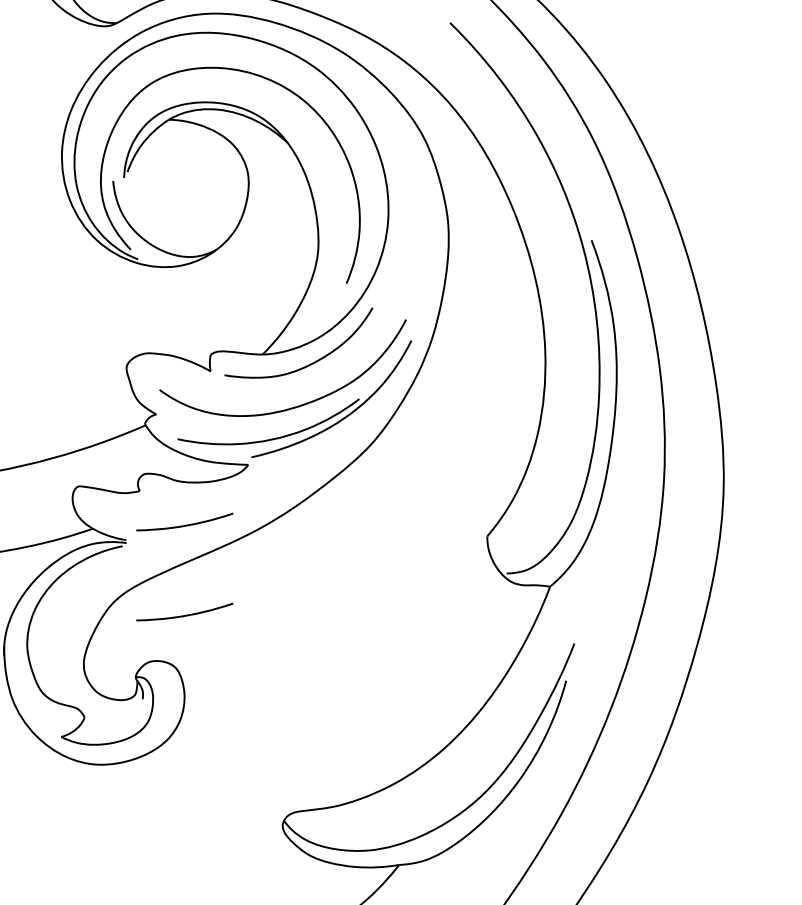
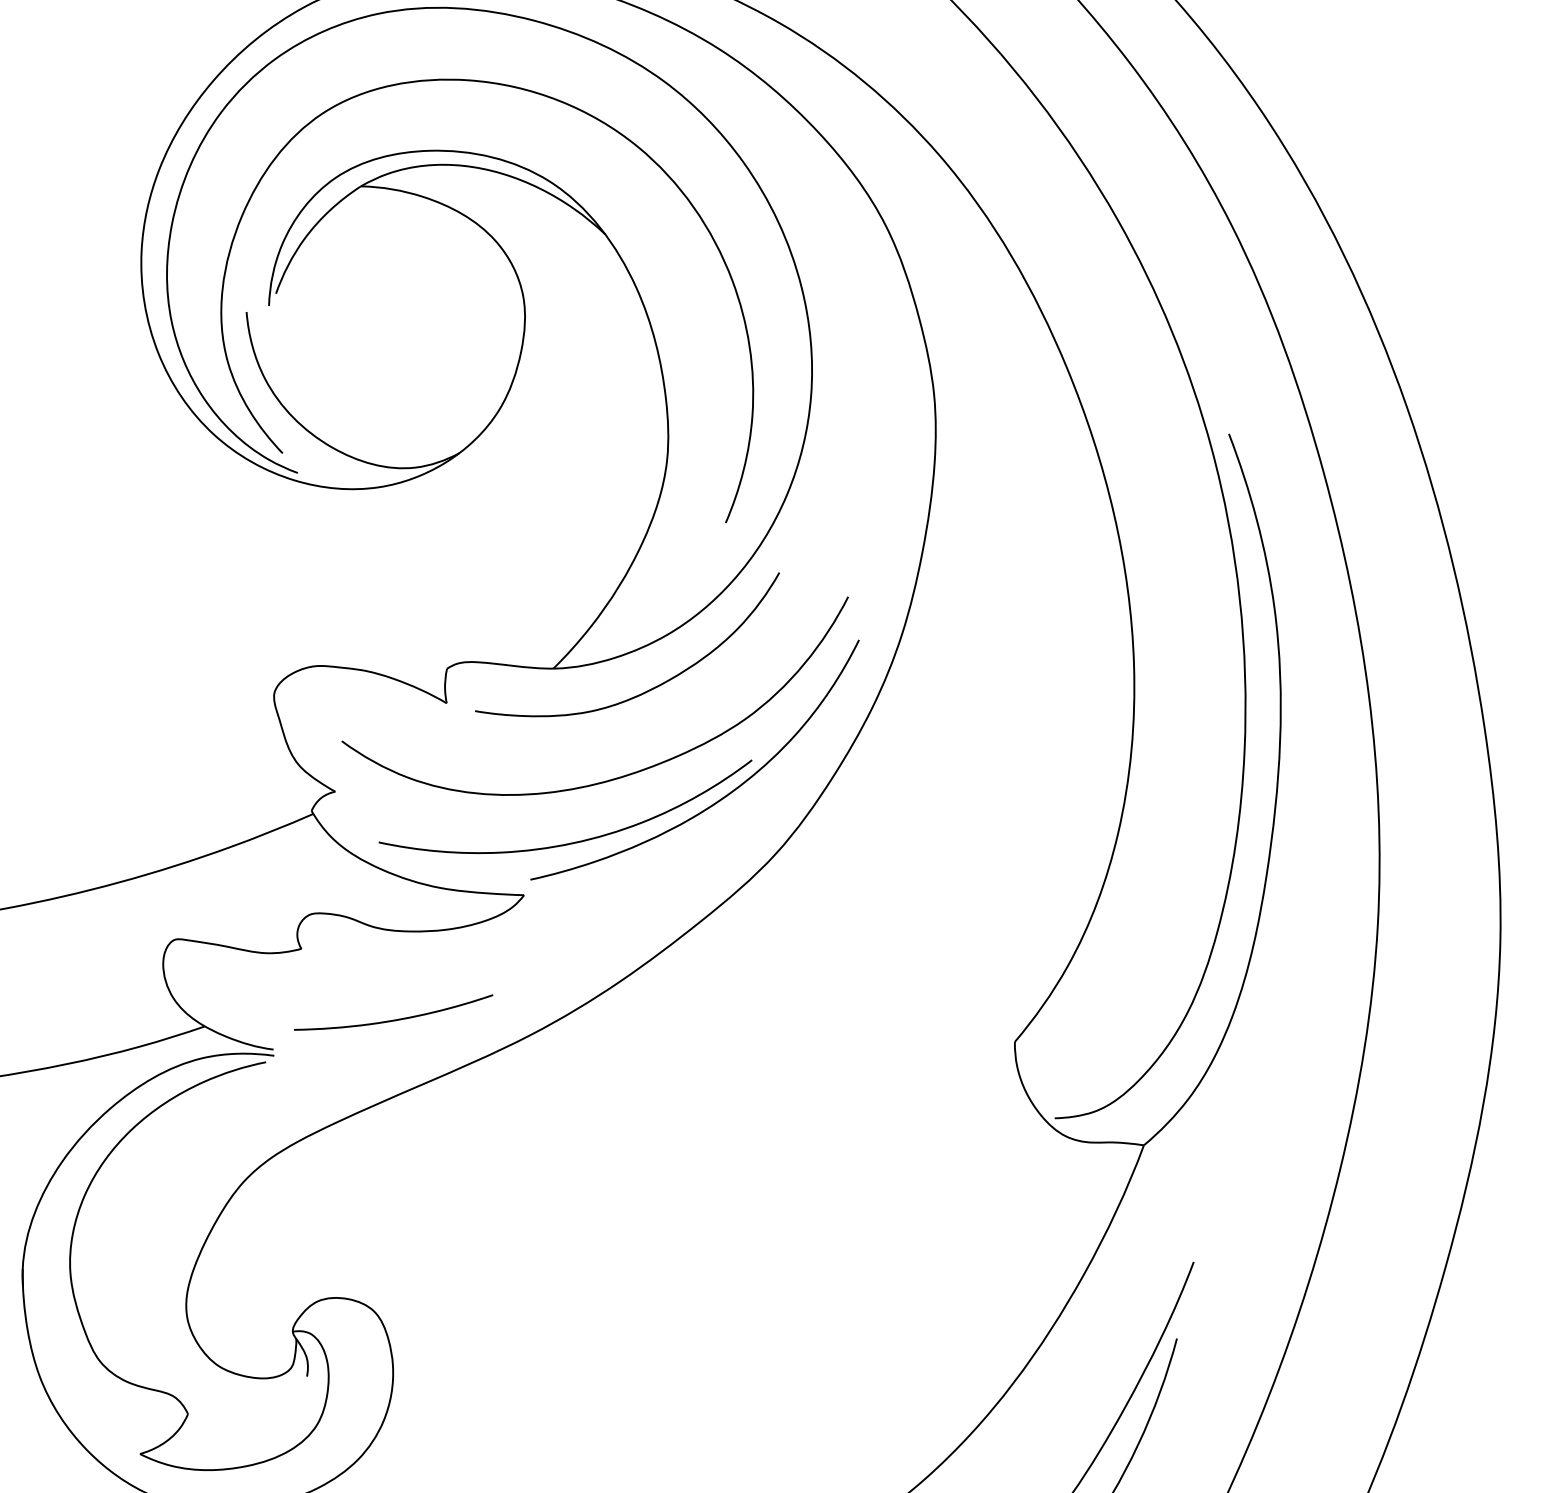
curve: (185, 614) -> (395, 1202), removed

